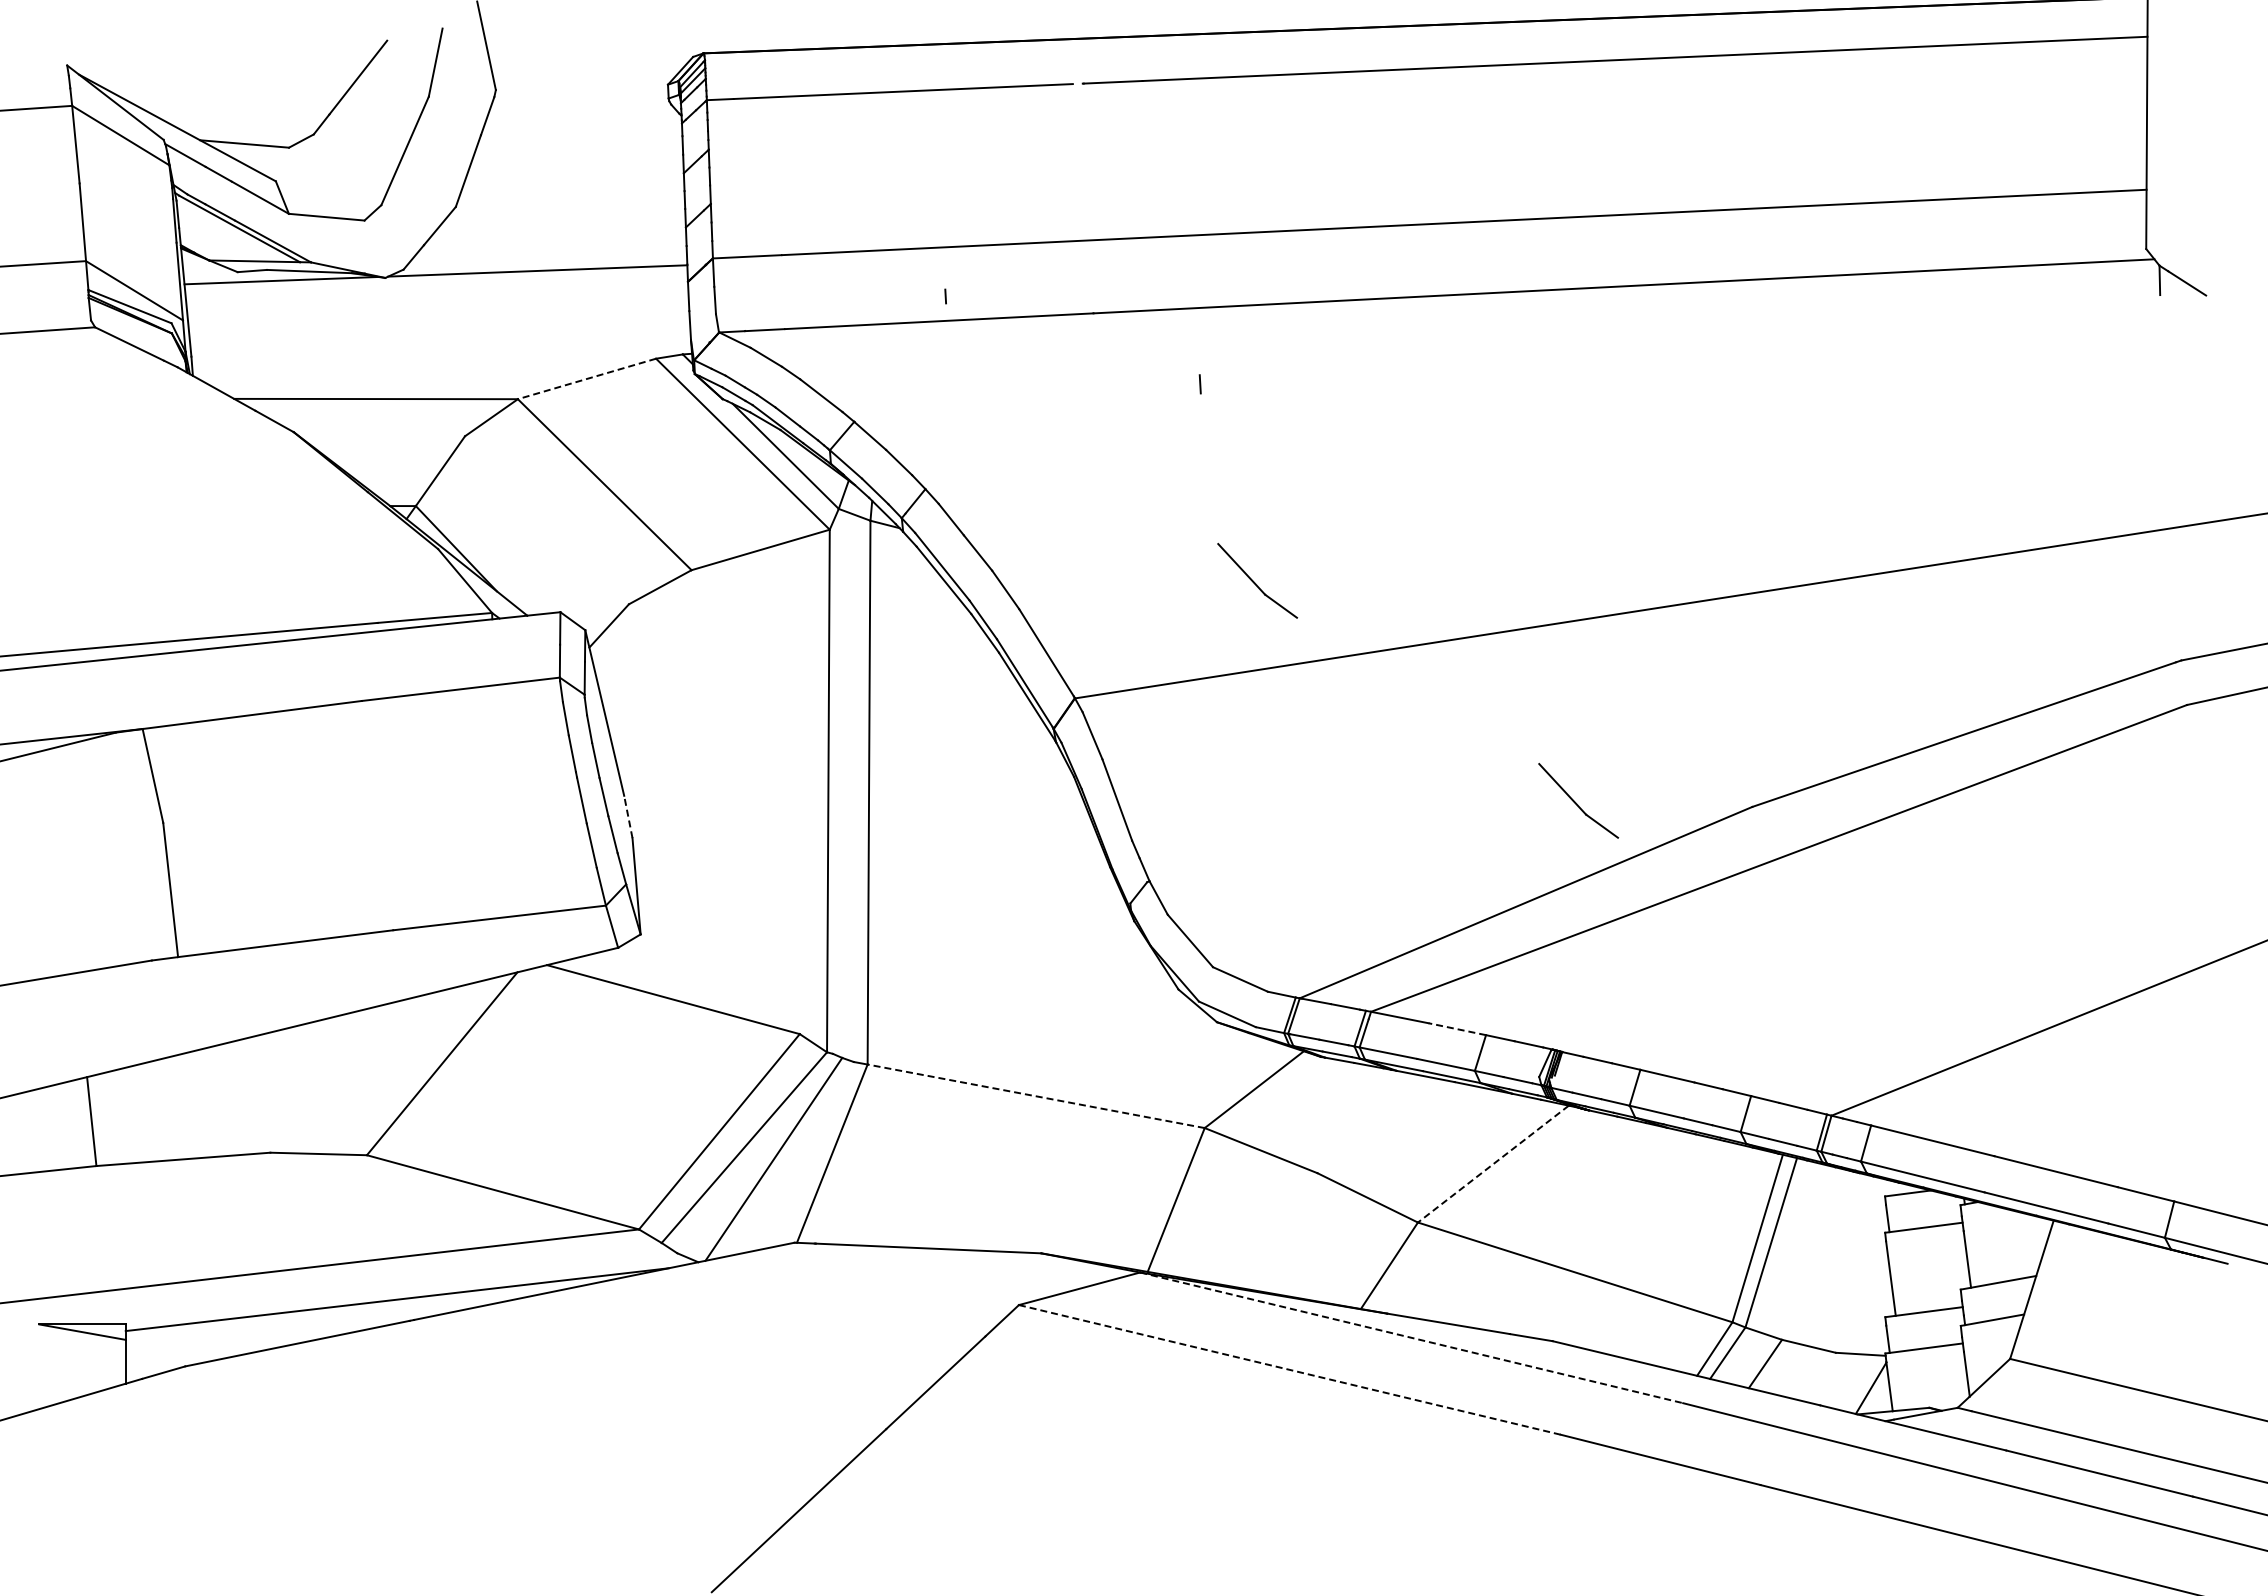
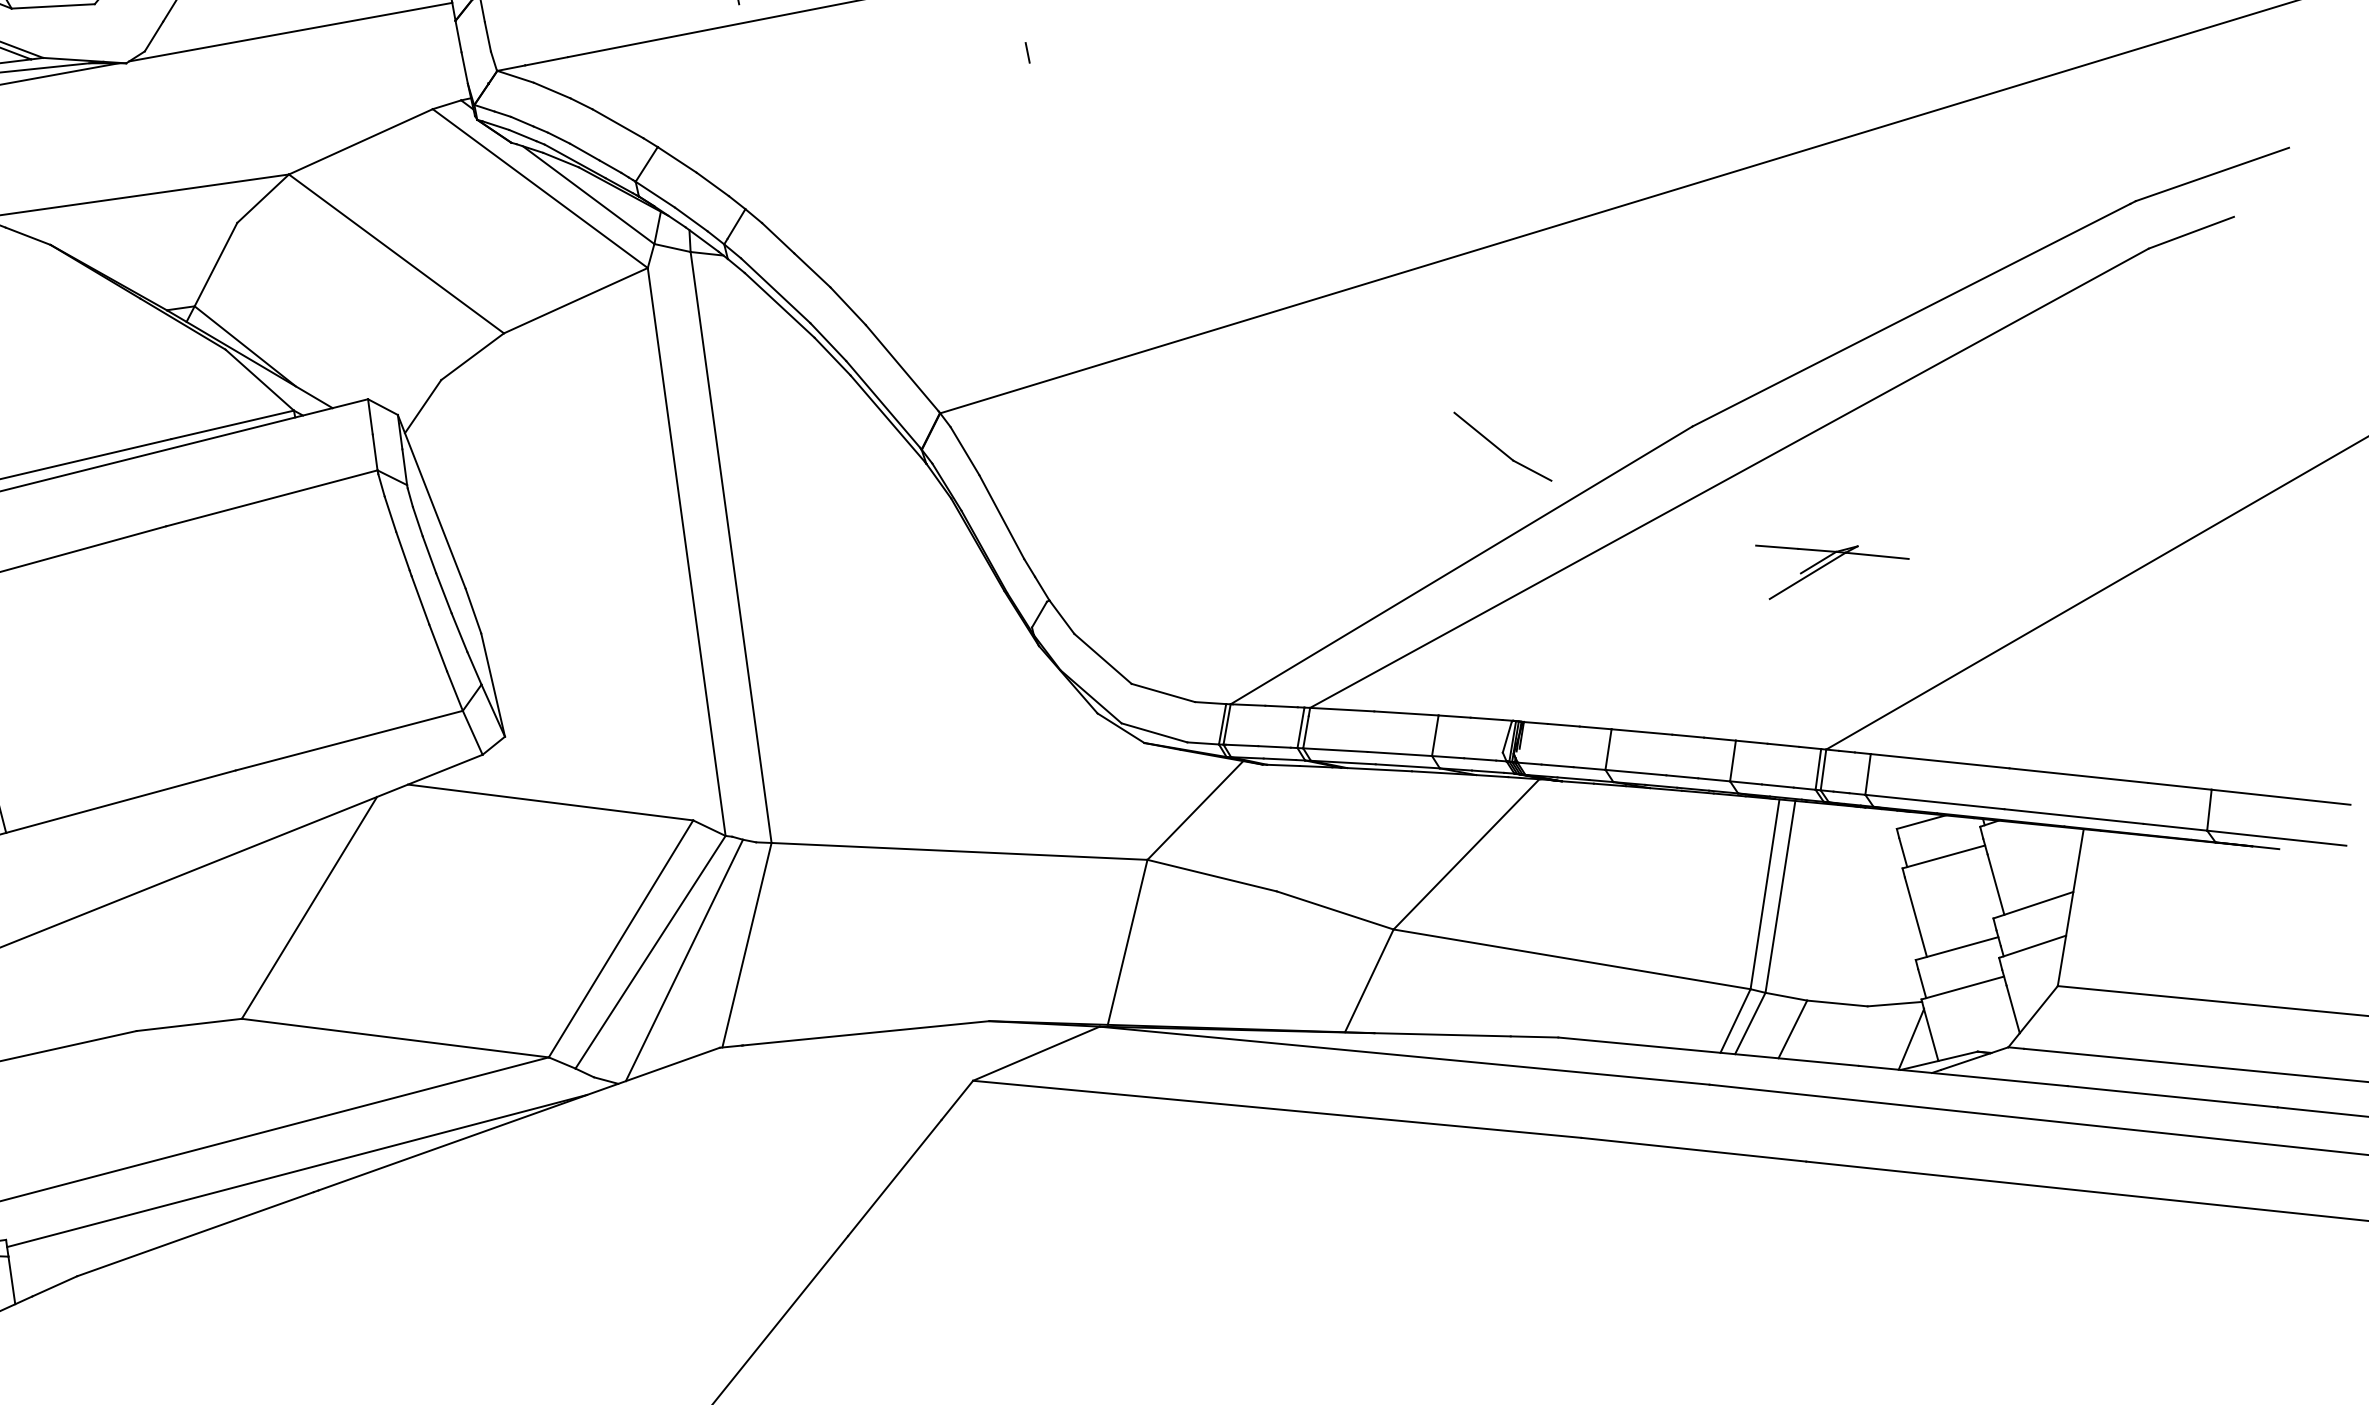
line: (586, 379) -> (360, 142), dashed -> solid
part: (1257, 580) -> (1120, 257), removed
line: (628, 817) -> (473, 611), dashed -> solid
part: (1862, 947) -> (1833, 562), added
line: (1456, 1029) -> (1405, 713), dashed -> solid
line: (1036, 1096) -> (959, 851), dashed -> solid
line: (1493, 1164) -> (1466, 854), dashed -> solid
line: (1412, 1337) -> (1405, 1055), dashed -> solid
line: (1289, 1369) -> (1276, 1108), dashed -> solid

